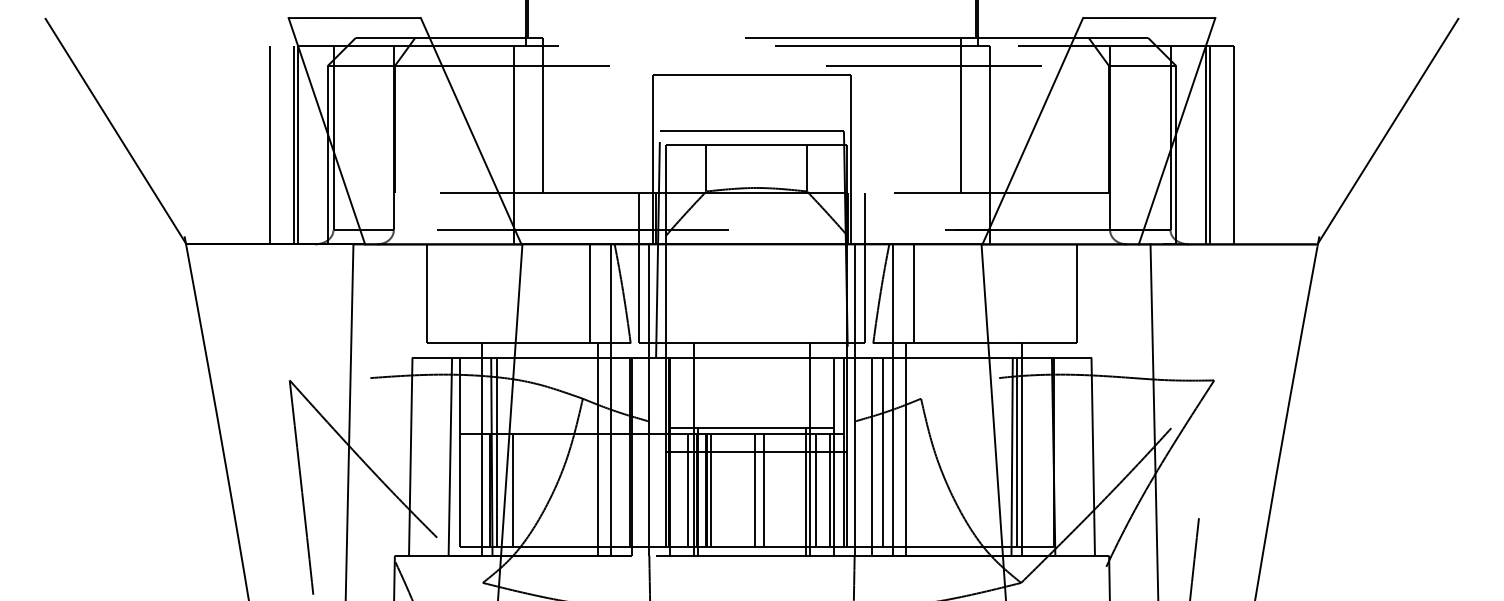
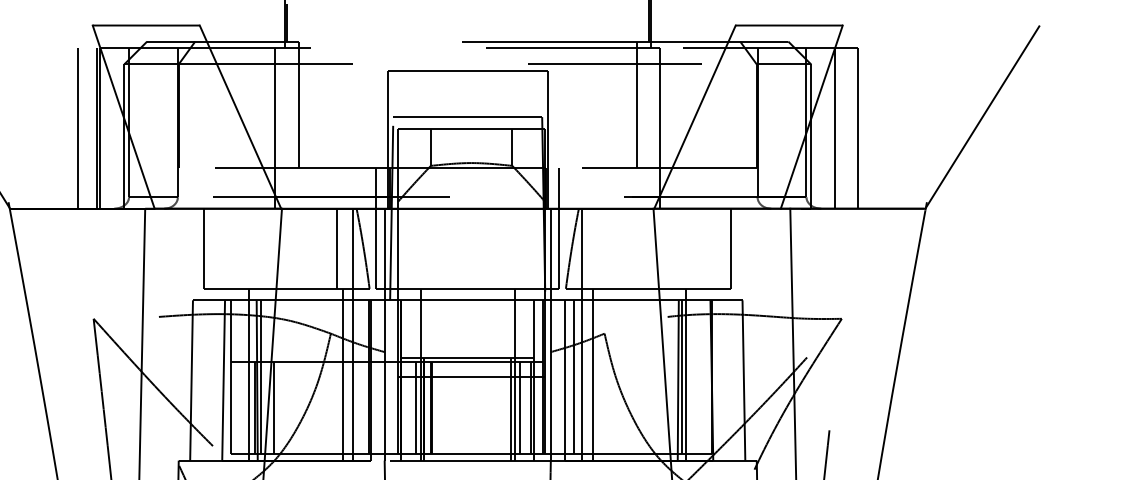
line: (1210, 145) -> (838, 128), removed
line: (913, 293) -> (598, 248), removed
line: (711, 490) -> (434, 407), removed
line: (754, 490) -> (469, 407), removed
line: (764, 490) -> (477, 407), removed

